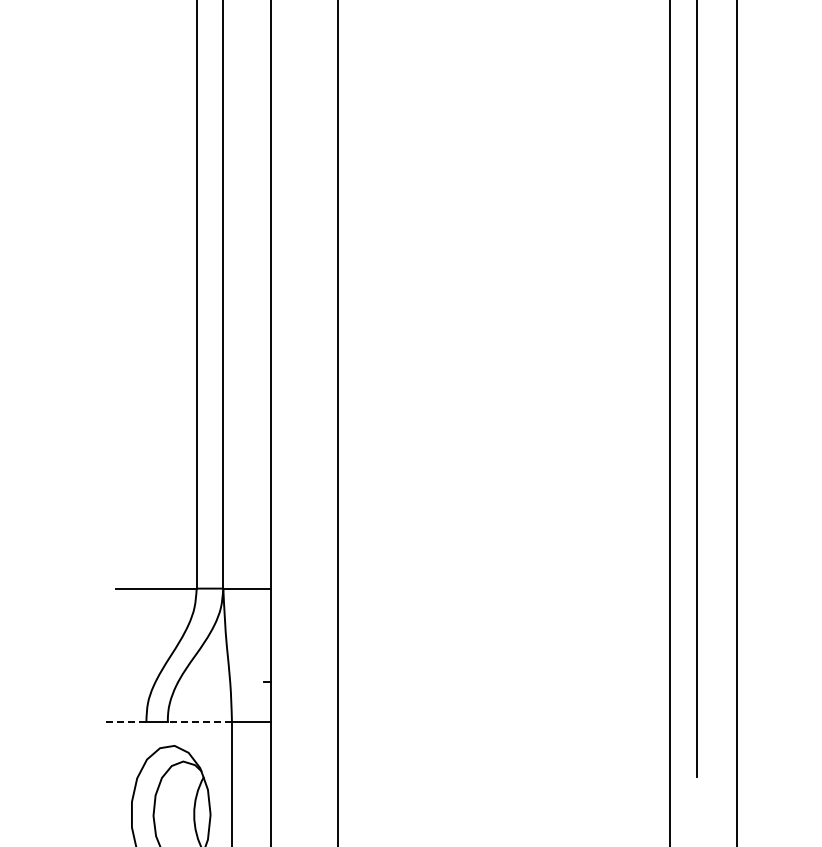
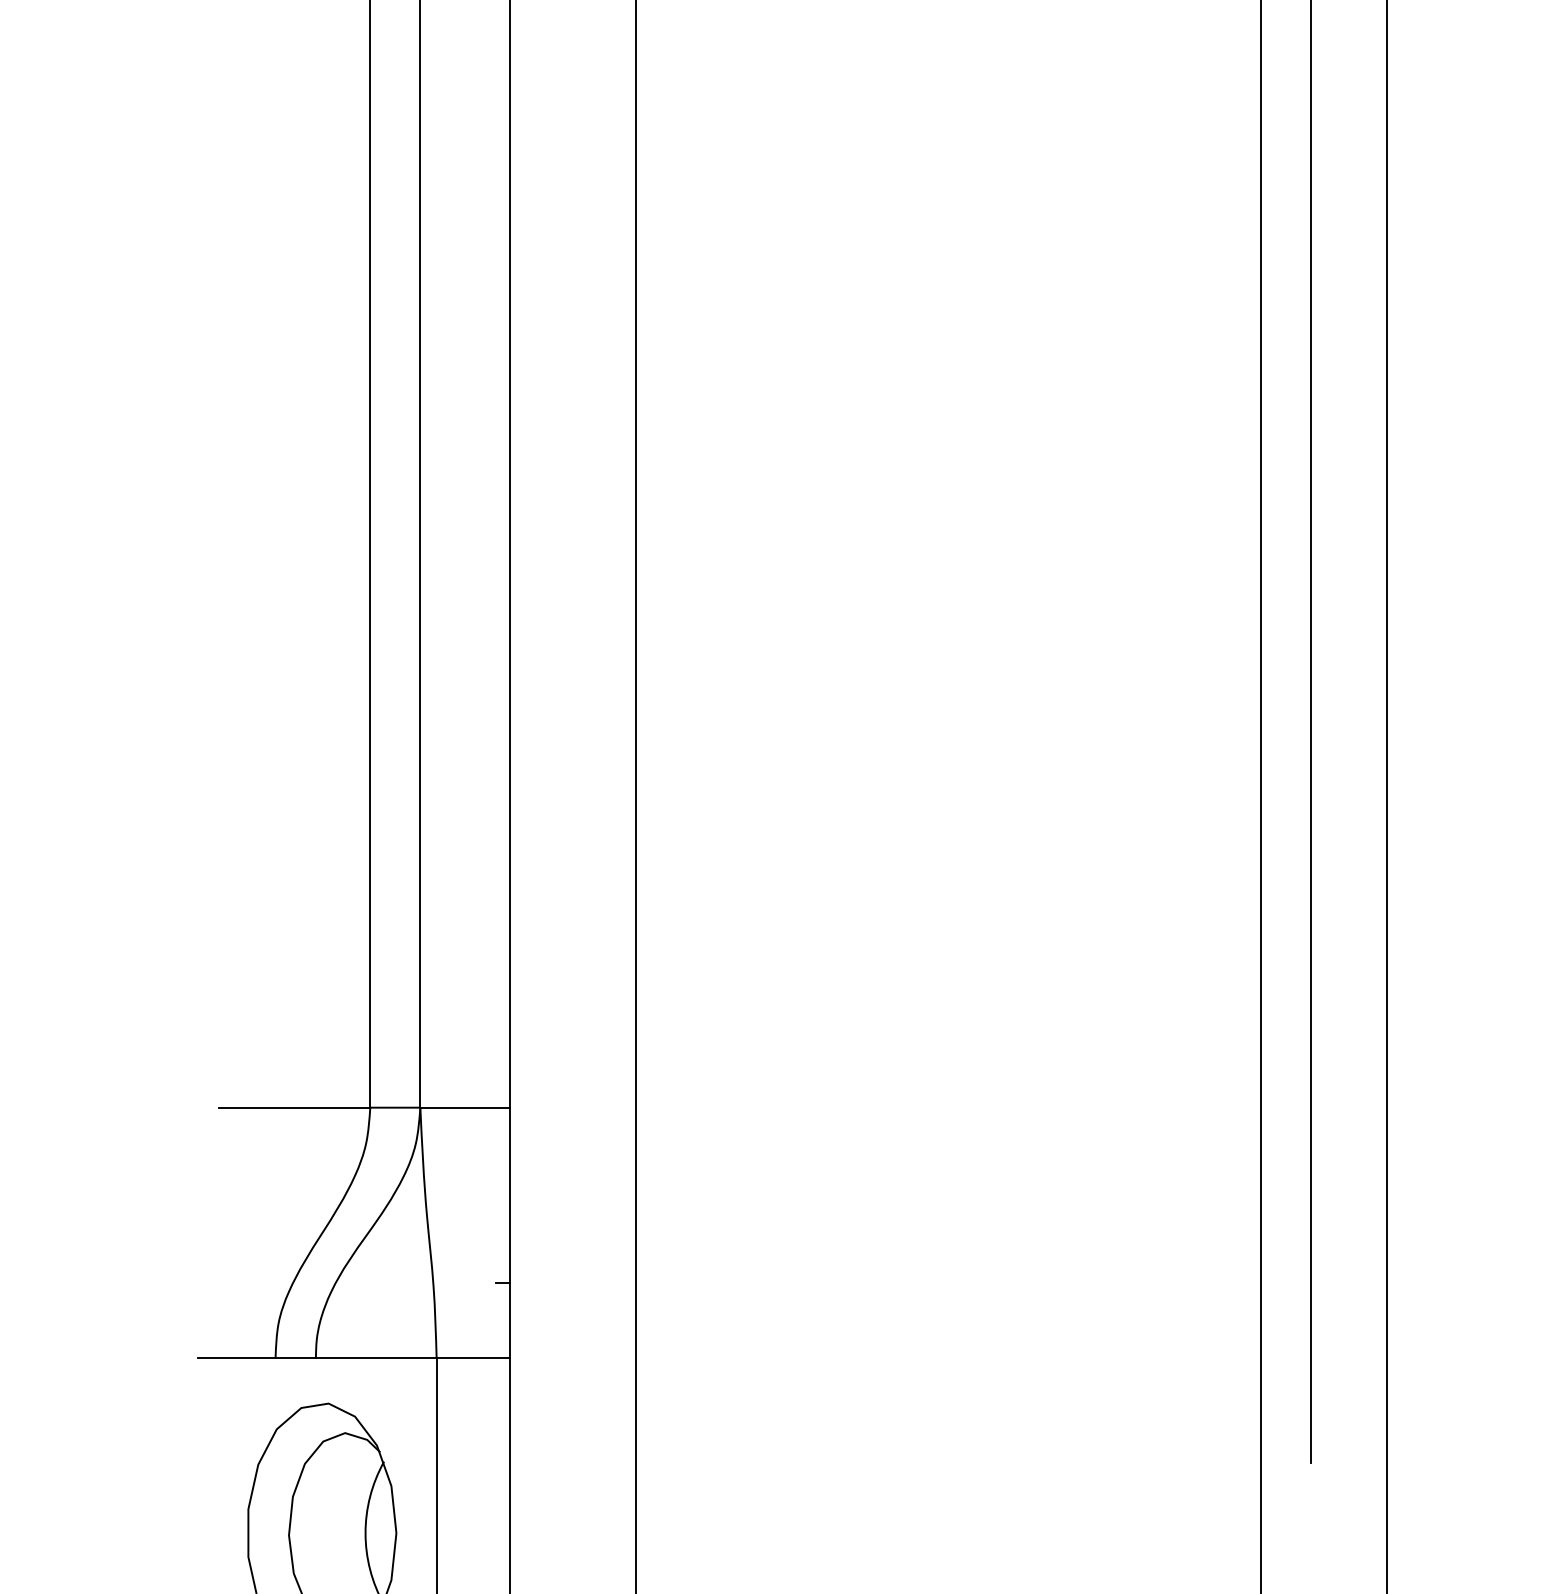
line: (125, 721) -> (236, 1357), dashed -> solid
line: (199, 721) -> (375, 1357), dashed -> solid

